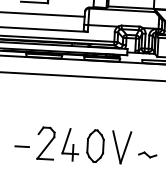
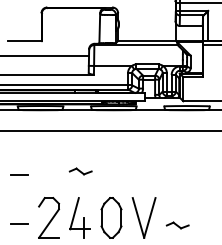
line: (24, 107) -> (19, 174), added
part: (72, 108) -> (80, 171), added

